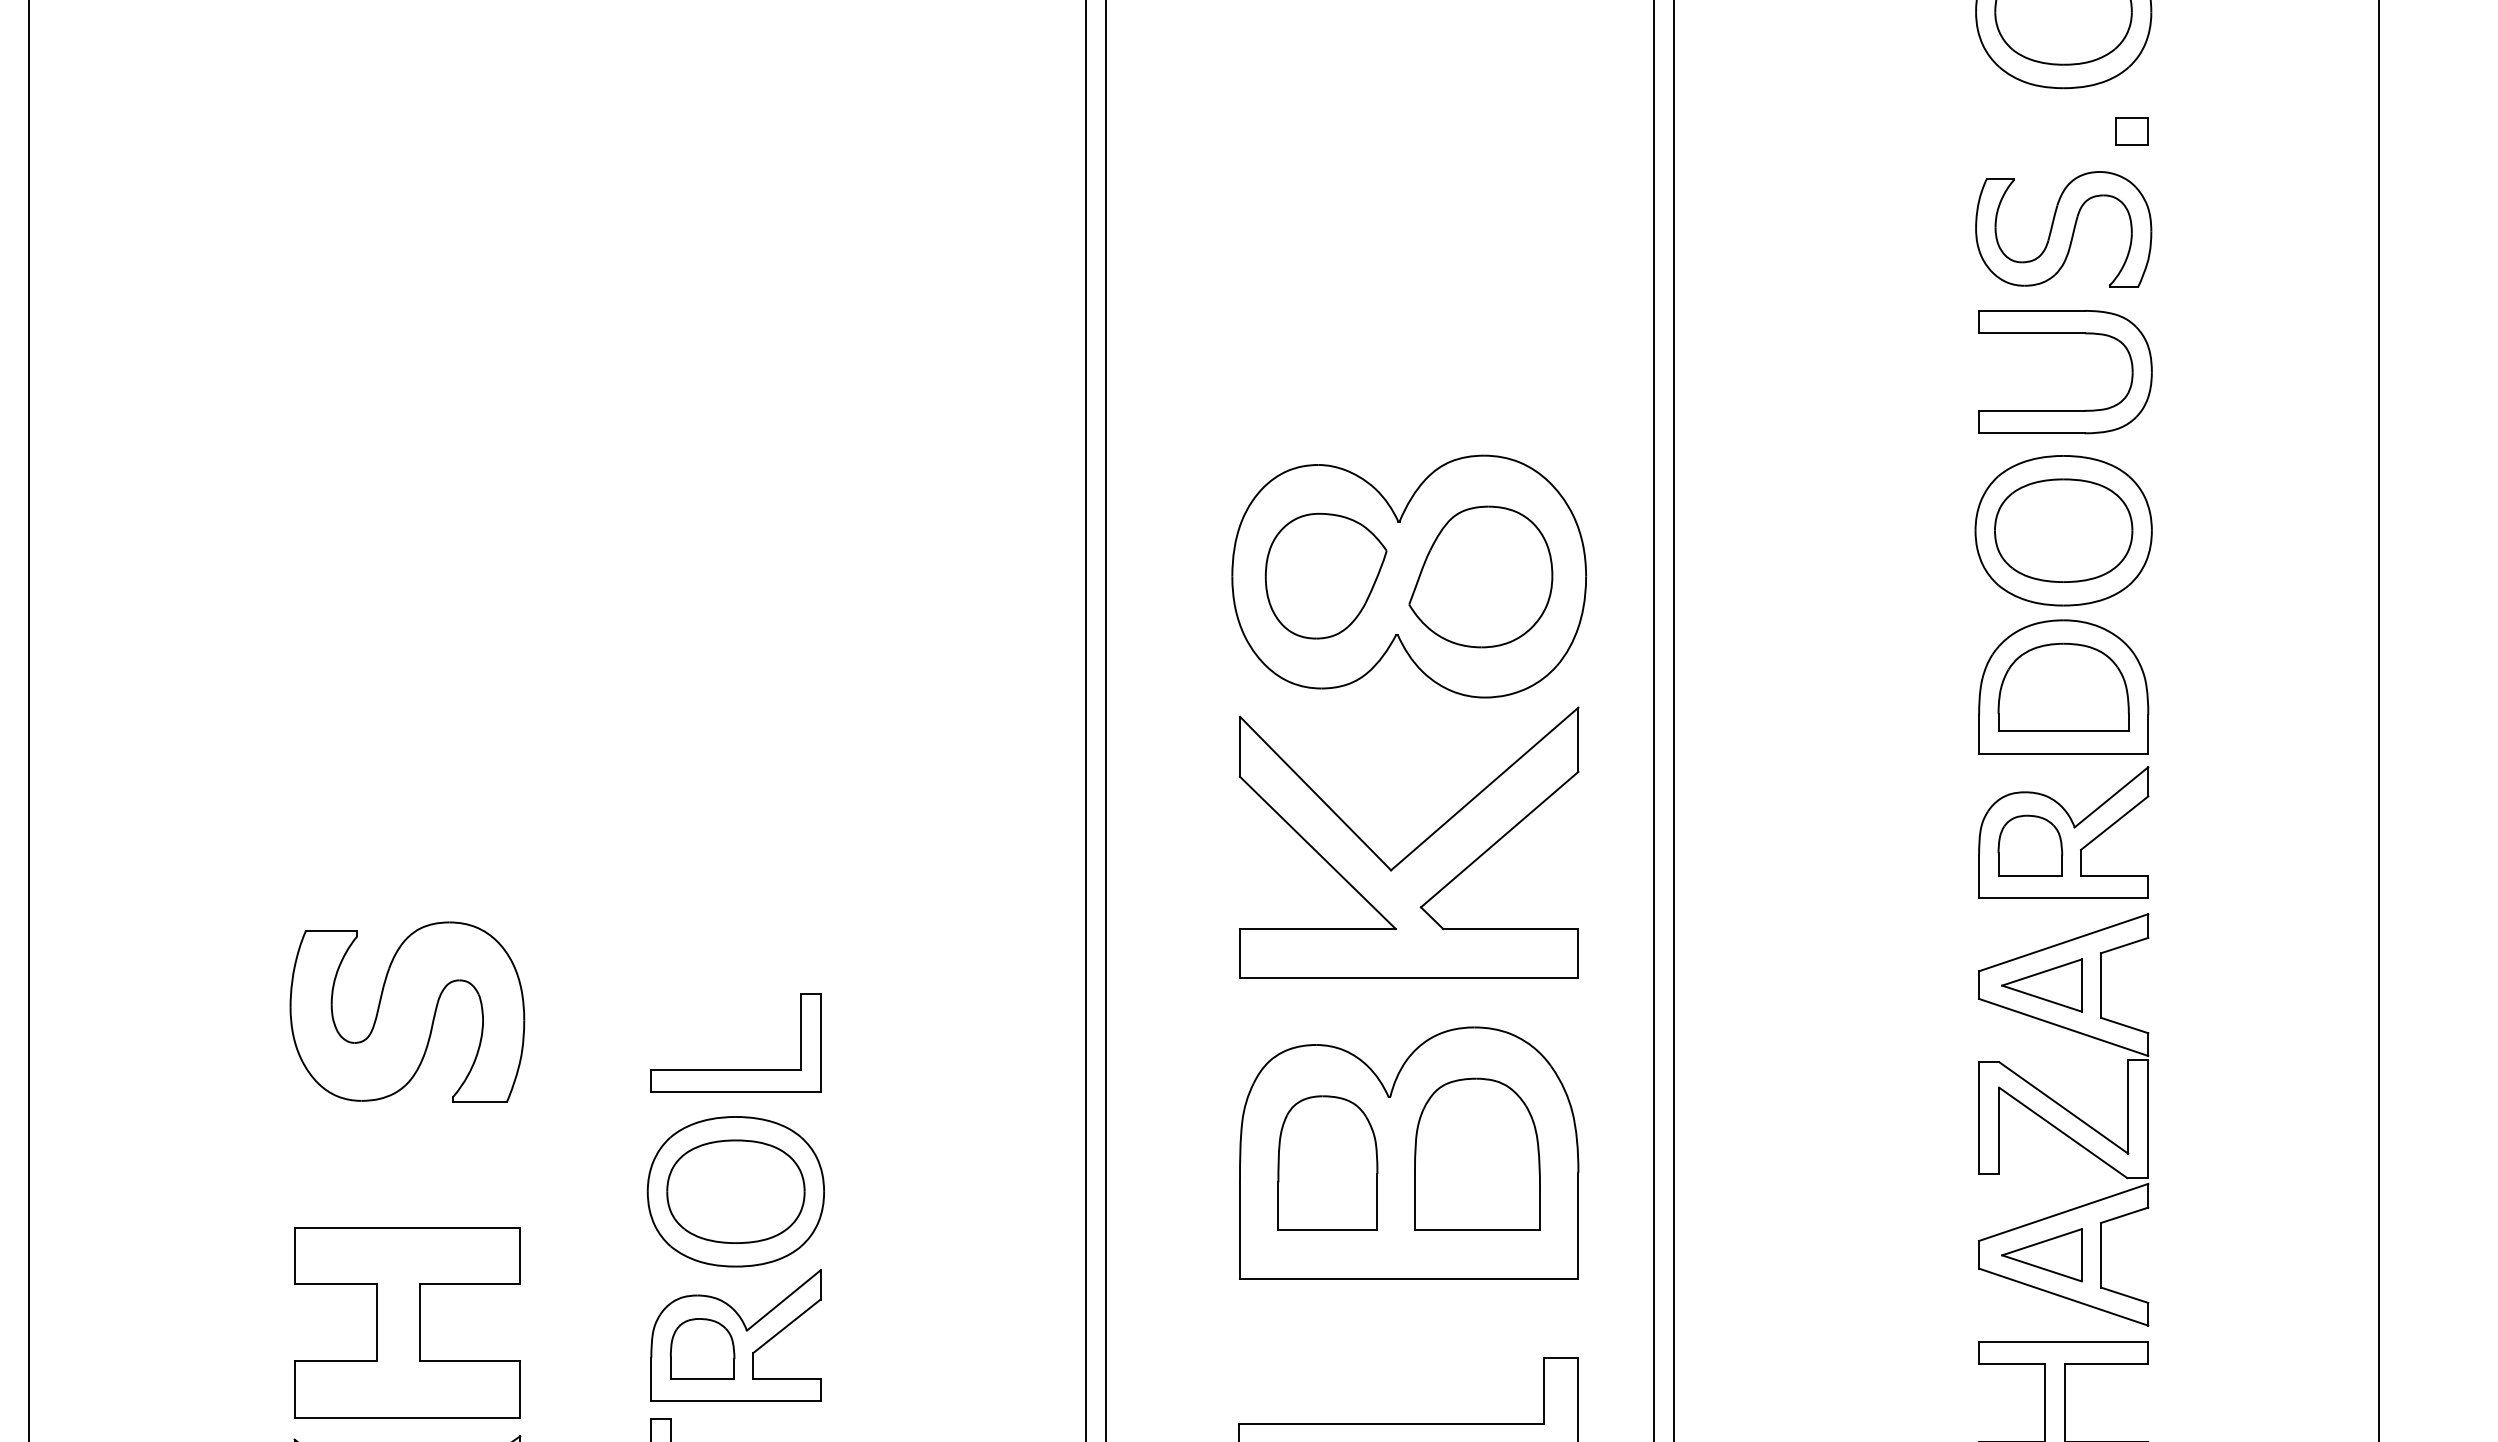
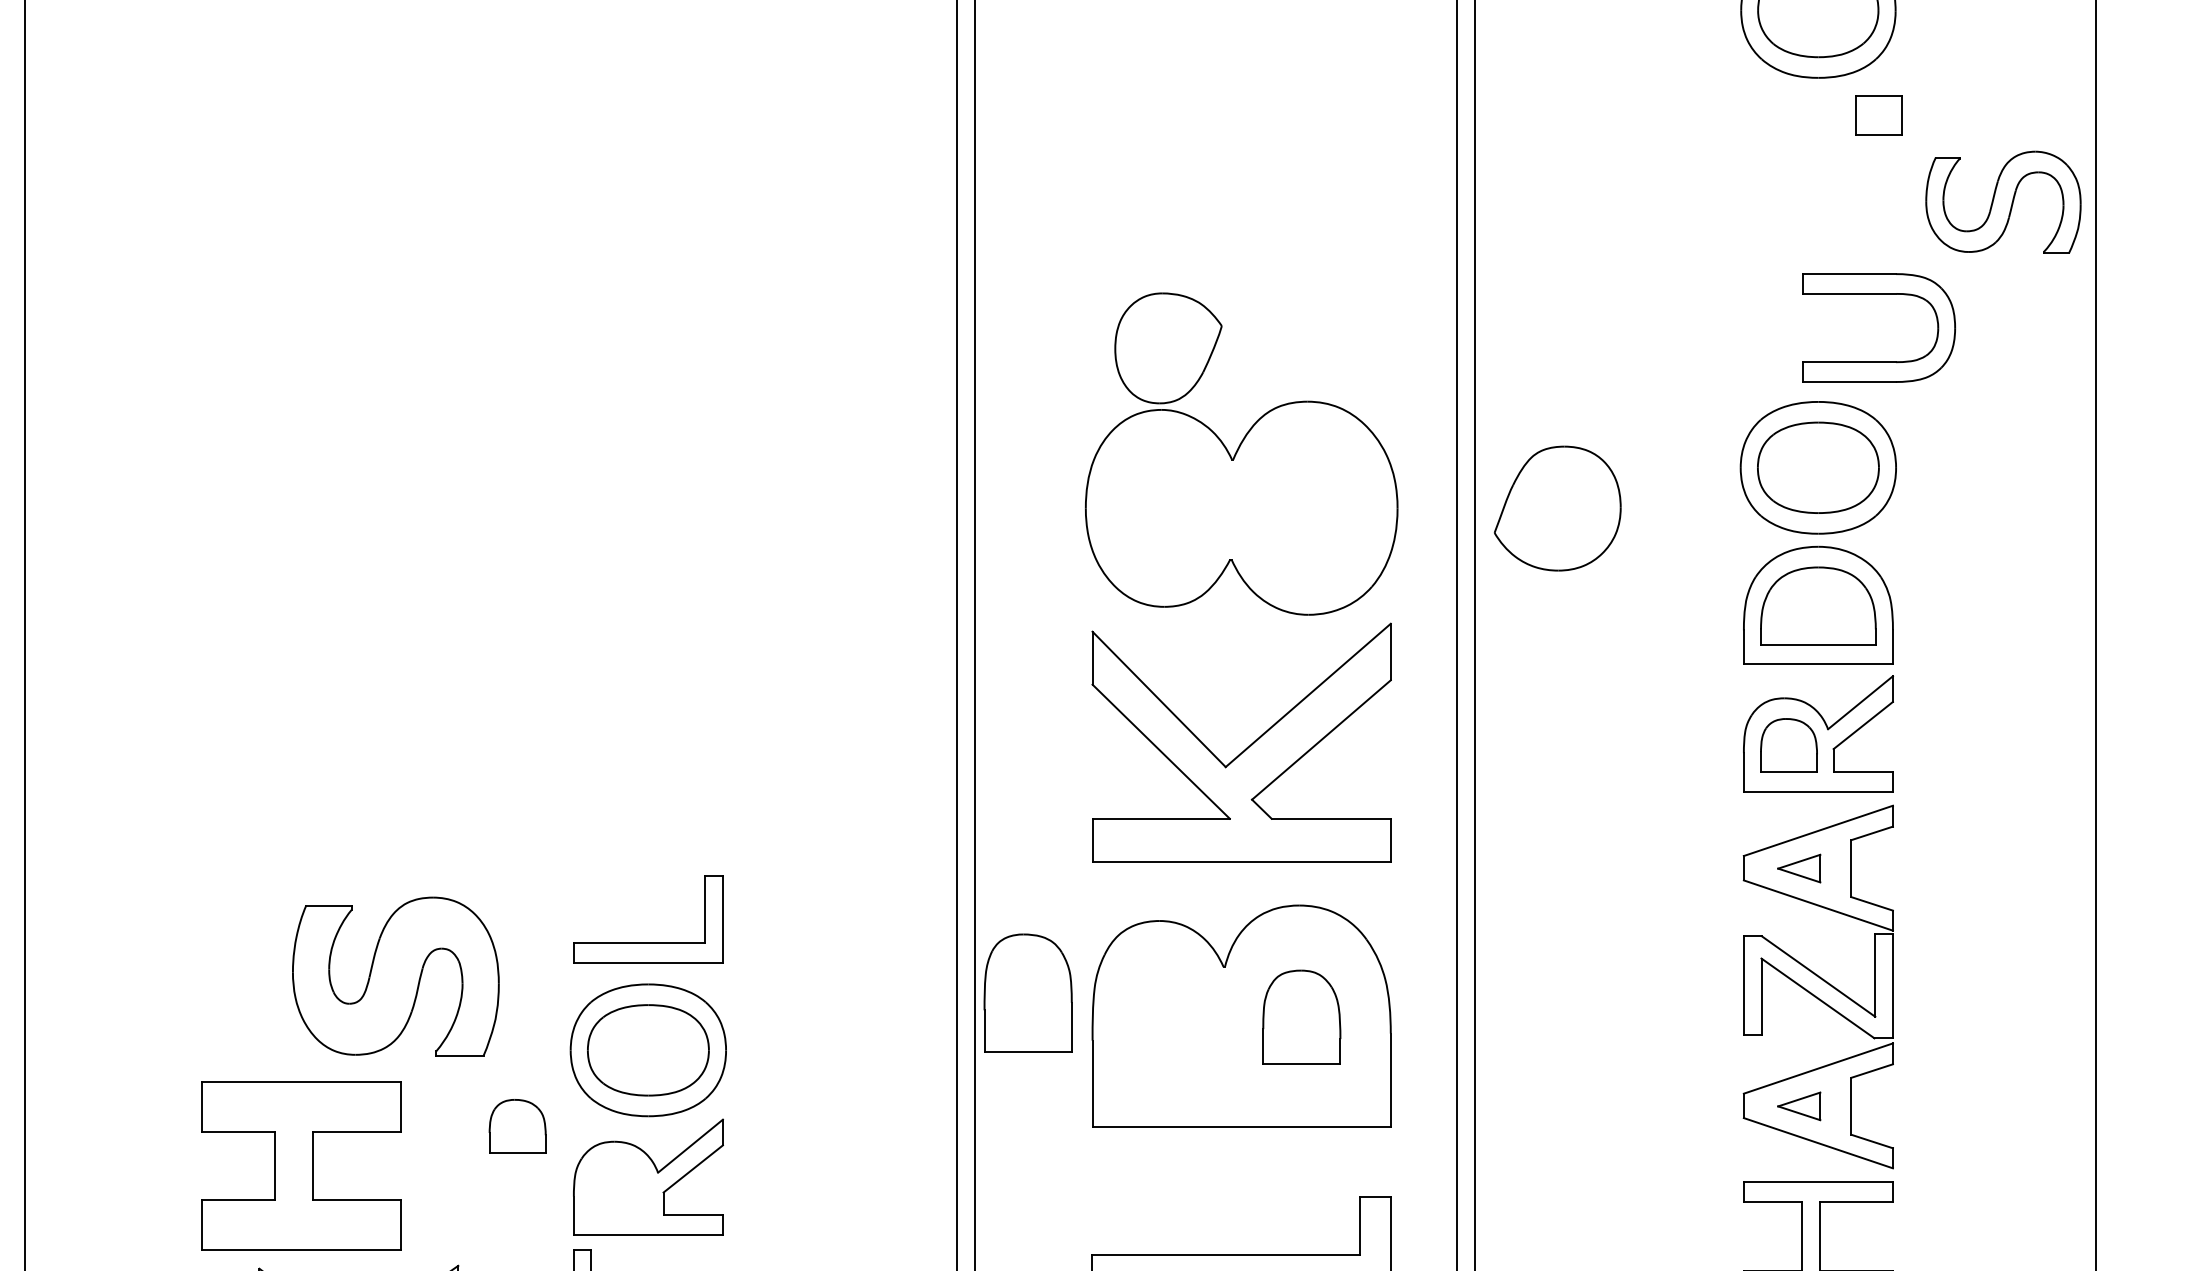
part: (2131, 131) -> (1878, 116), size x1.6
part: (2063, 229) -> (2003, 202), moved
part: (2065, 410) -> (1879, 361), moved
part: (1325, 575) -> (1167, 347), moved
part: (1480, 576) -> (1557, 508), moved
part: (2041, 985) -> (1798, 868), size x0.6
part: (407, 1011) -> (395, 976), moved
part: (1477, 1153) -> (1301, 1016), size x0.7
part: (1327, 1162) -> (1027, 992), moved
part: (2041, 1255) -> (1798, 1106), size x0.6
part: (407, 1322) -> (301, 1165), moved
part: (702, 1348) -> (517, 1125), moved

